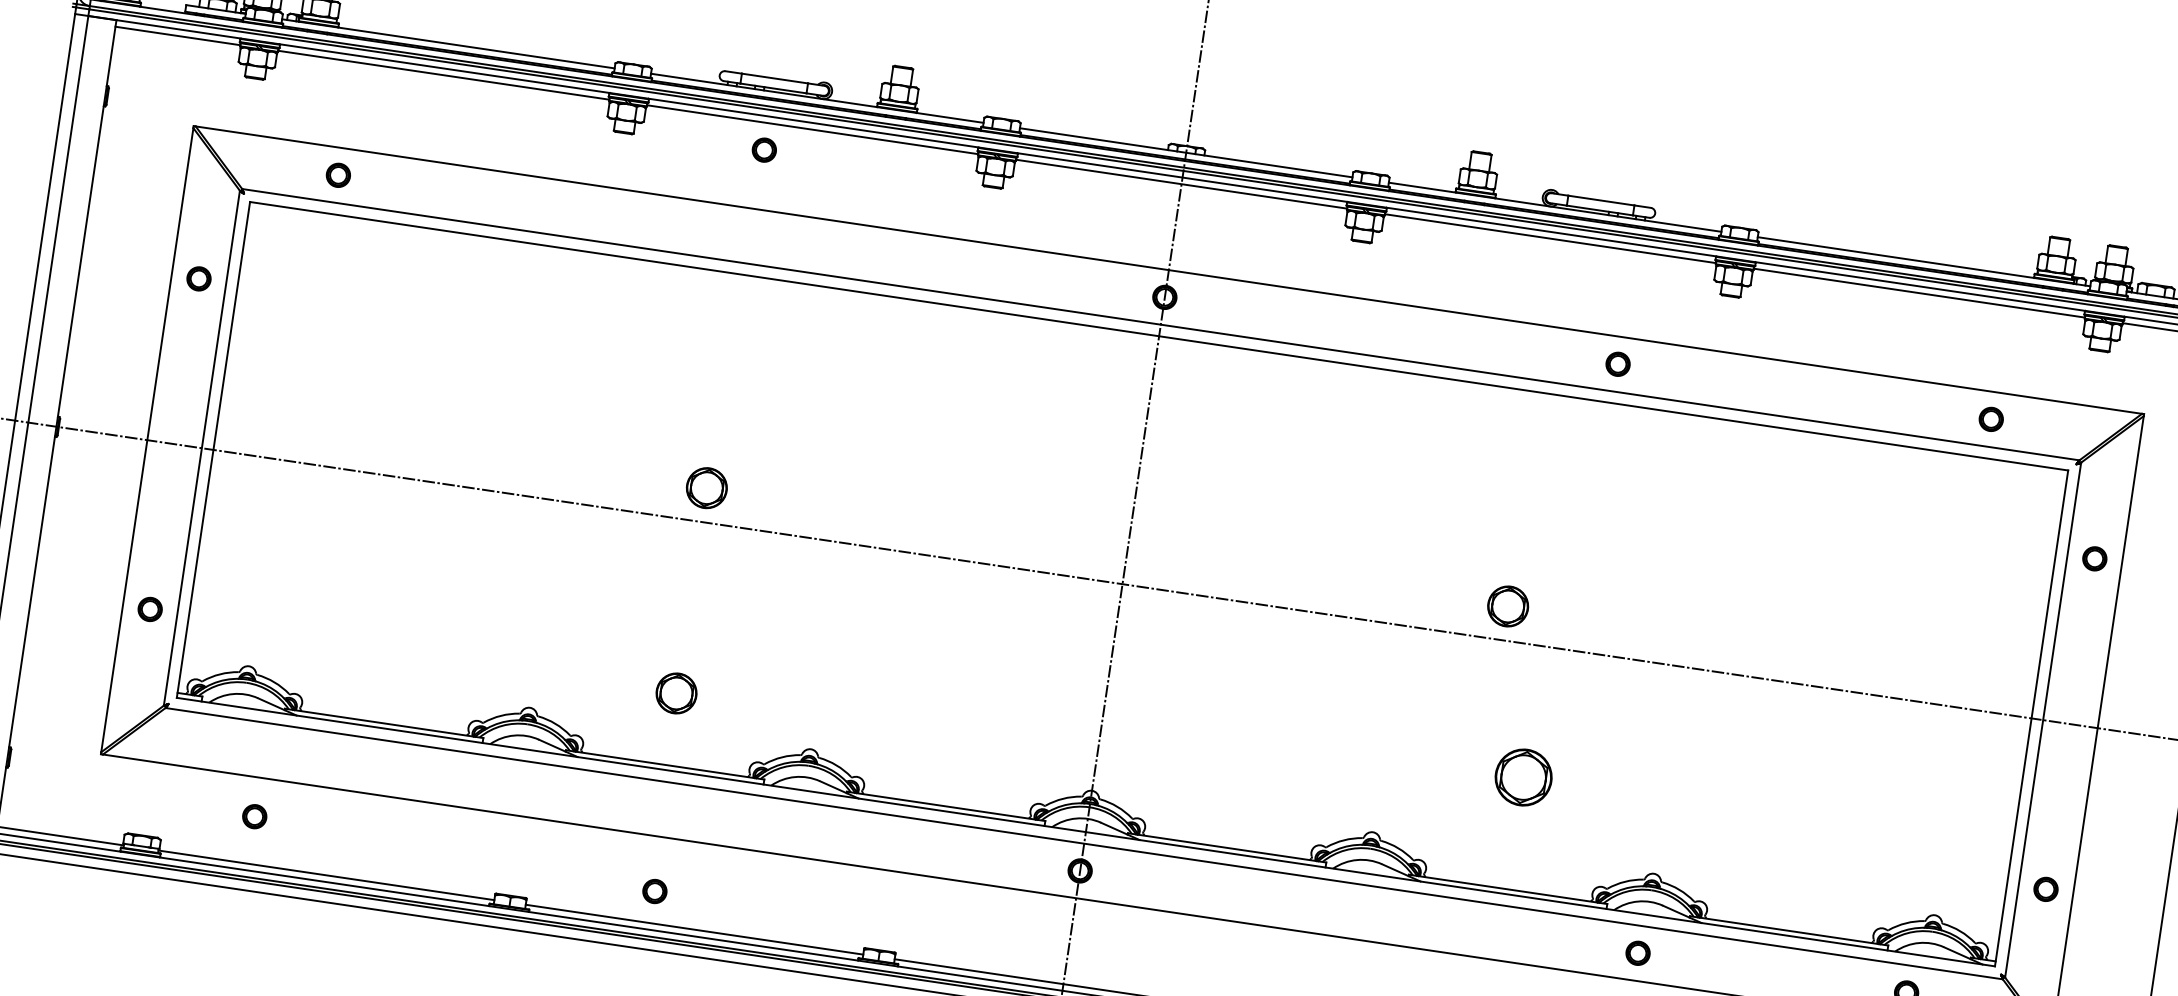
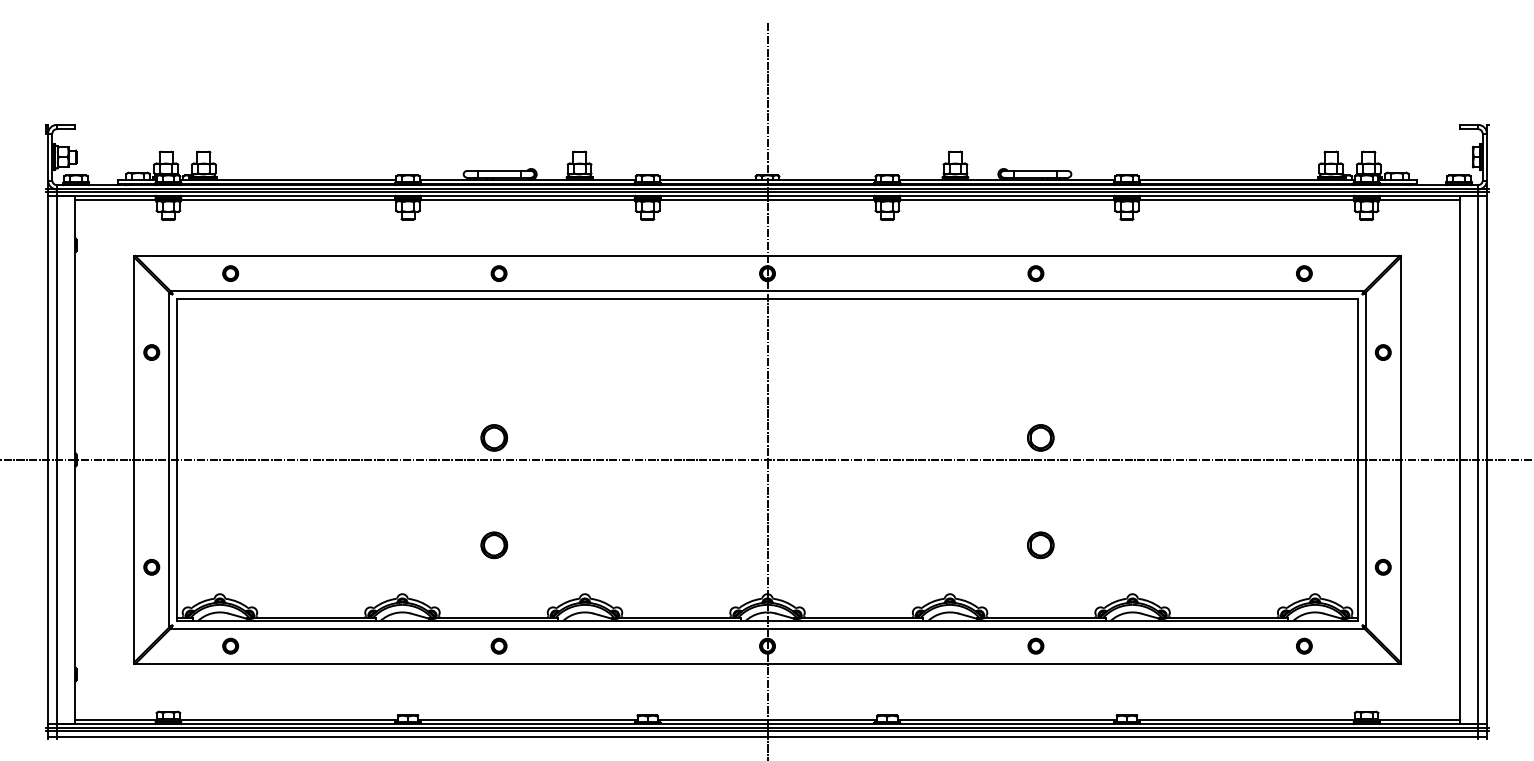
part: (763, 149) -> (498, 273), moved
part: (1617, 363) -> (1035, 273), moved
part: (1507, 605) -> (1040, 437), moved
part: (675, 693) -> (493, 545), moved
part: (1523, 777) -> (1040, 545), size x0.71
part: (254, 815) -> (230, 645), moved
part: (654, 890) -> (498, 645), moved
part: (1637, 952) -> (1035, 645), moved

